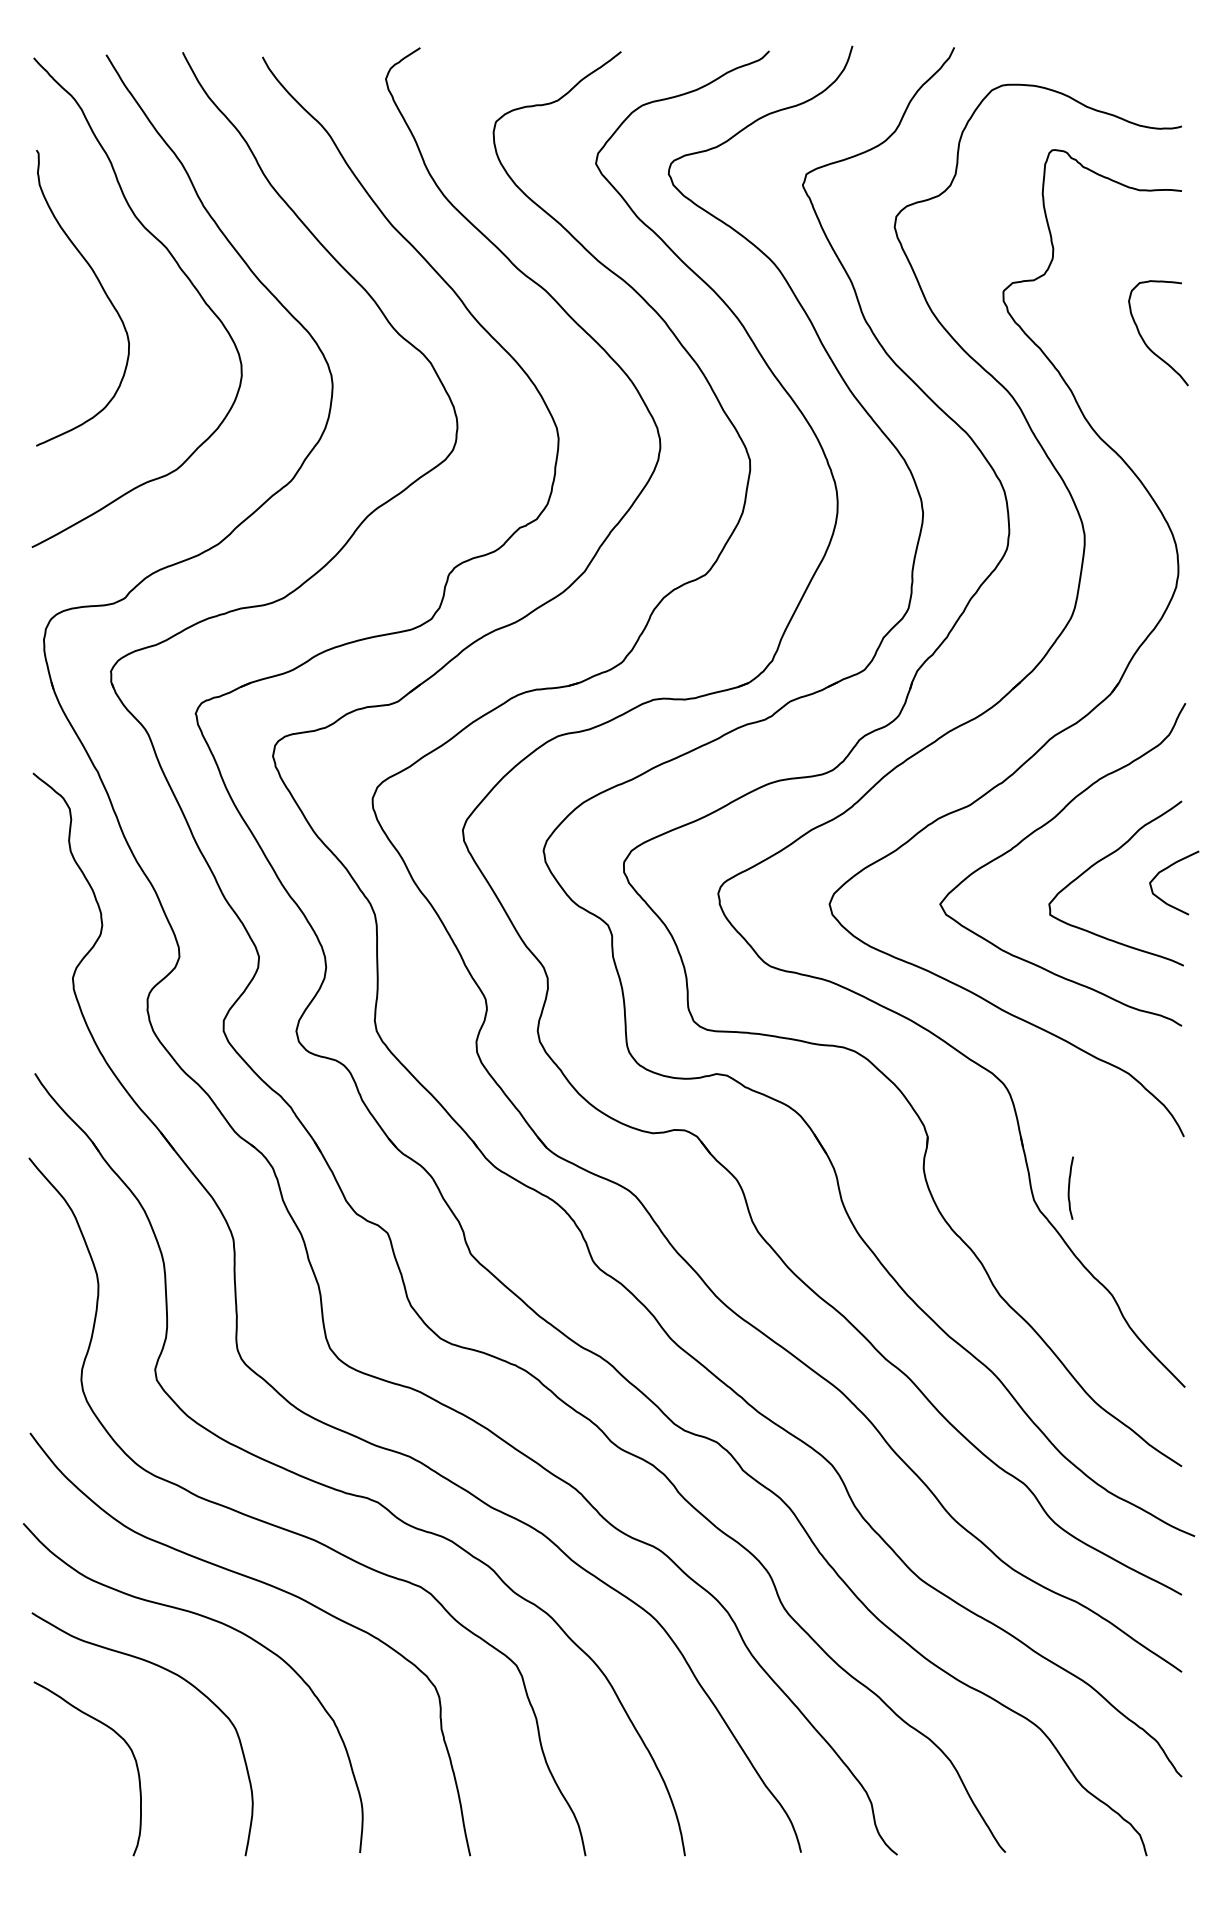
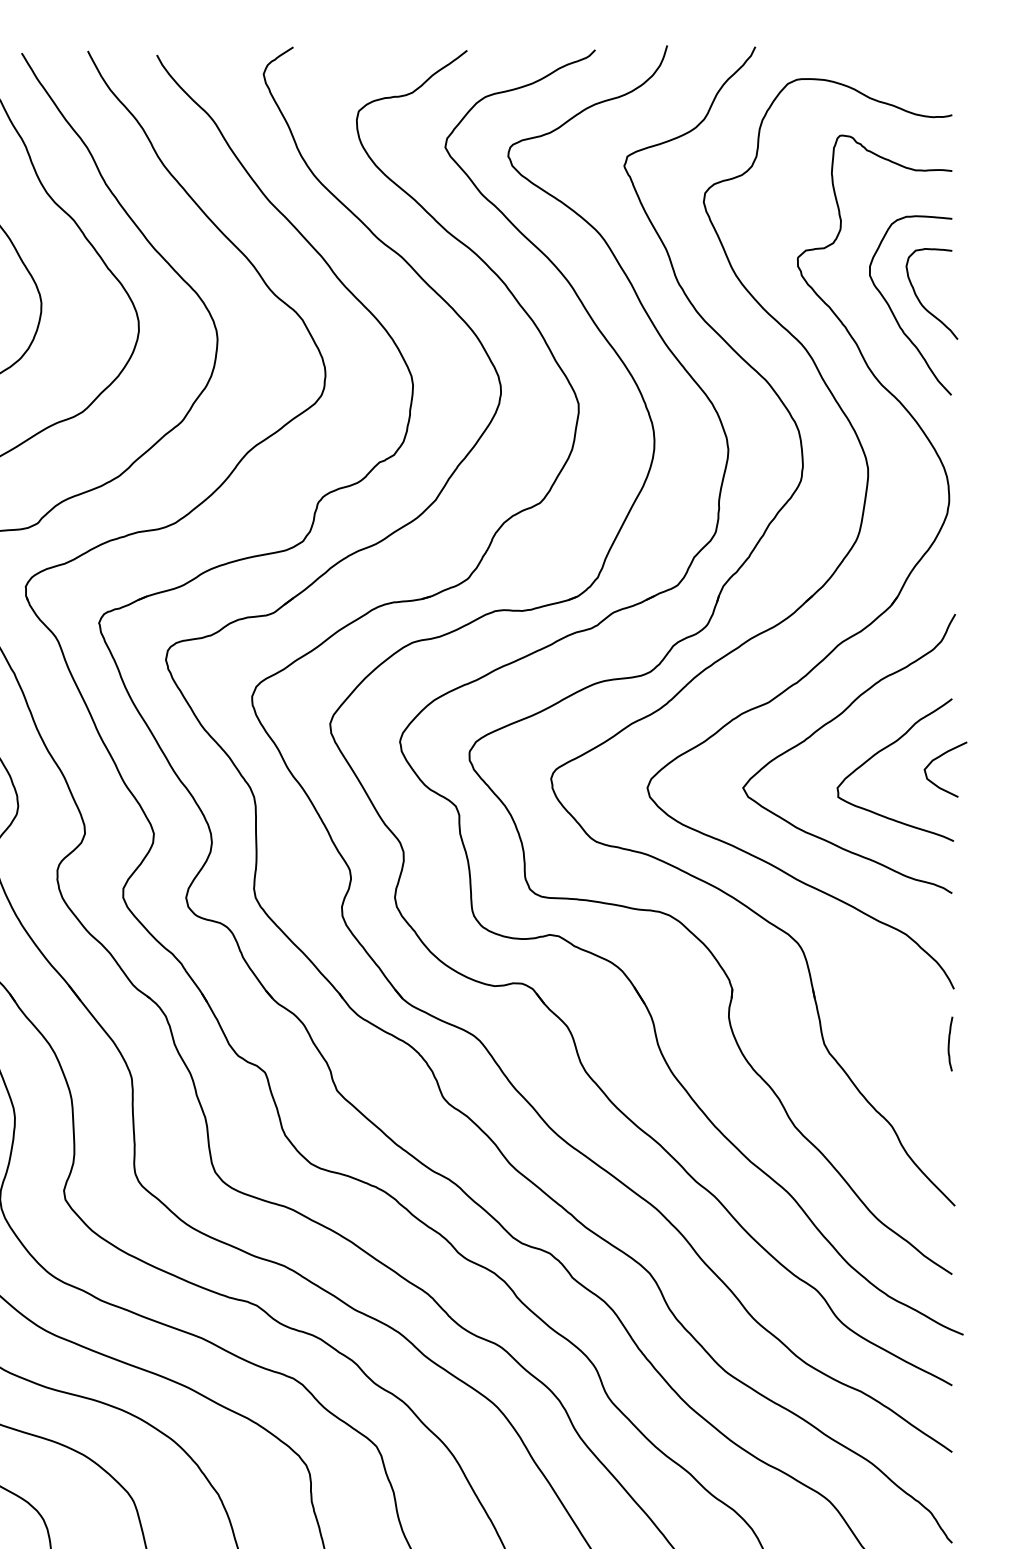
curve: (1114, 355) -> (893, 313), added
curve: (1069, 1187) -> (949, 1043), moved

